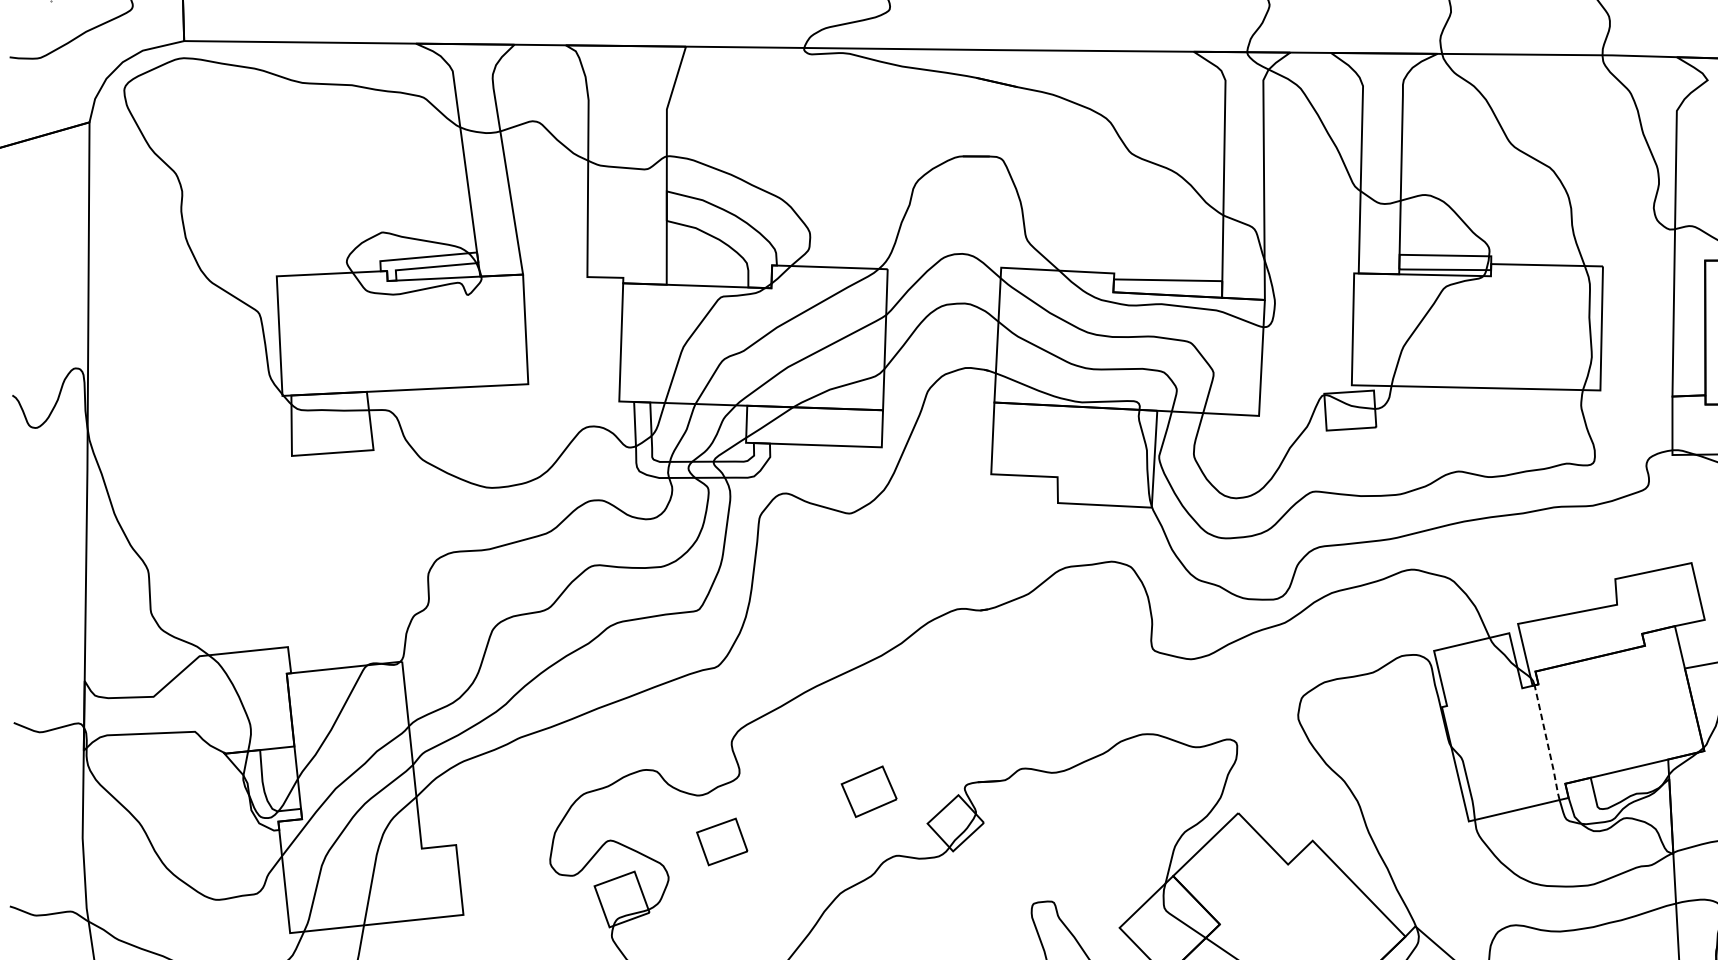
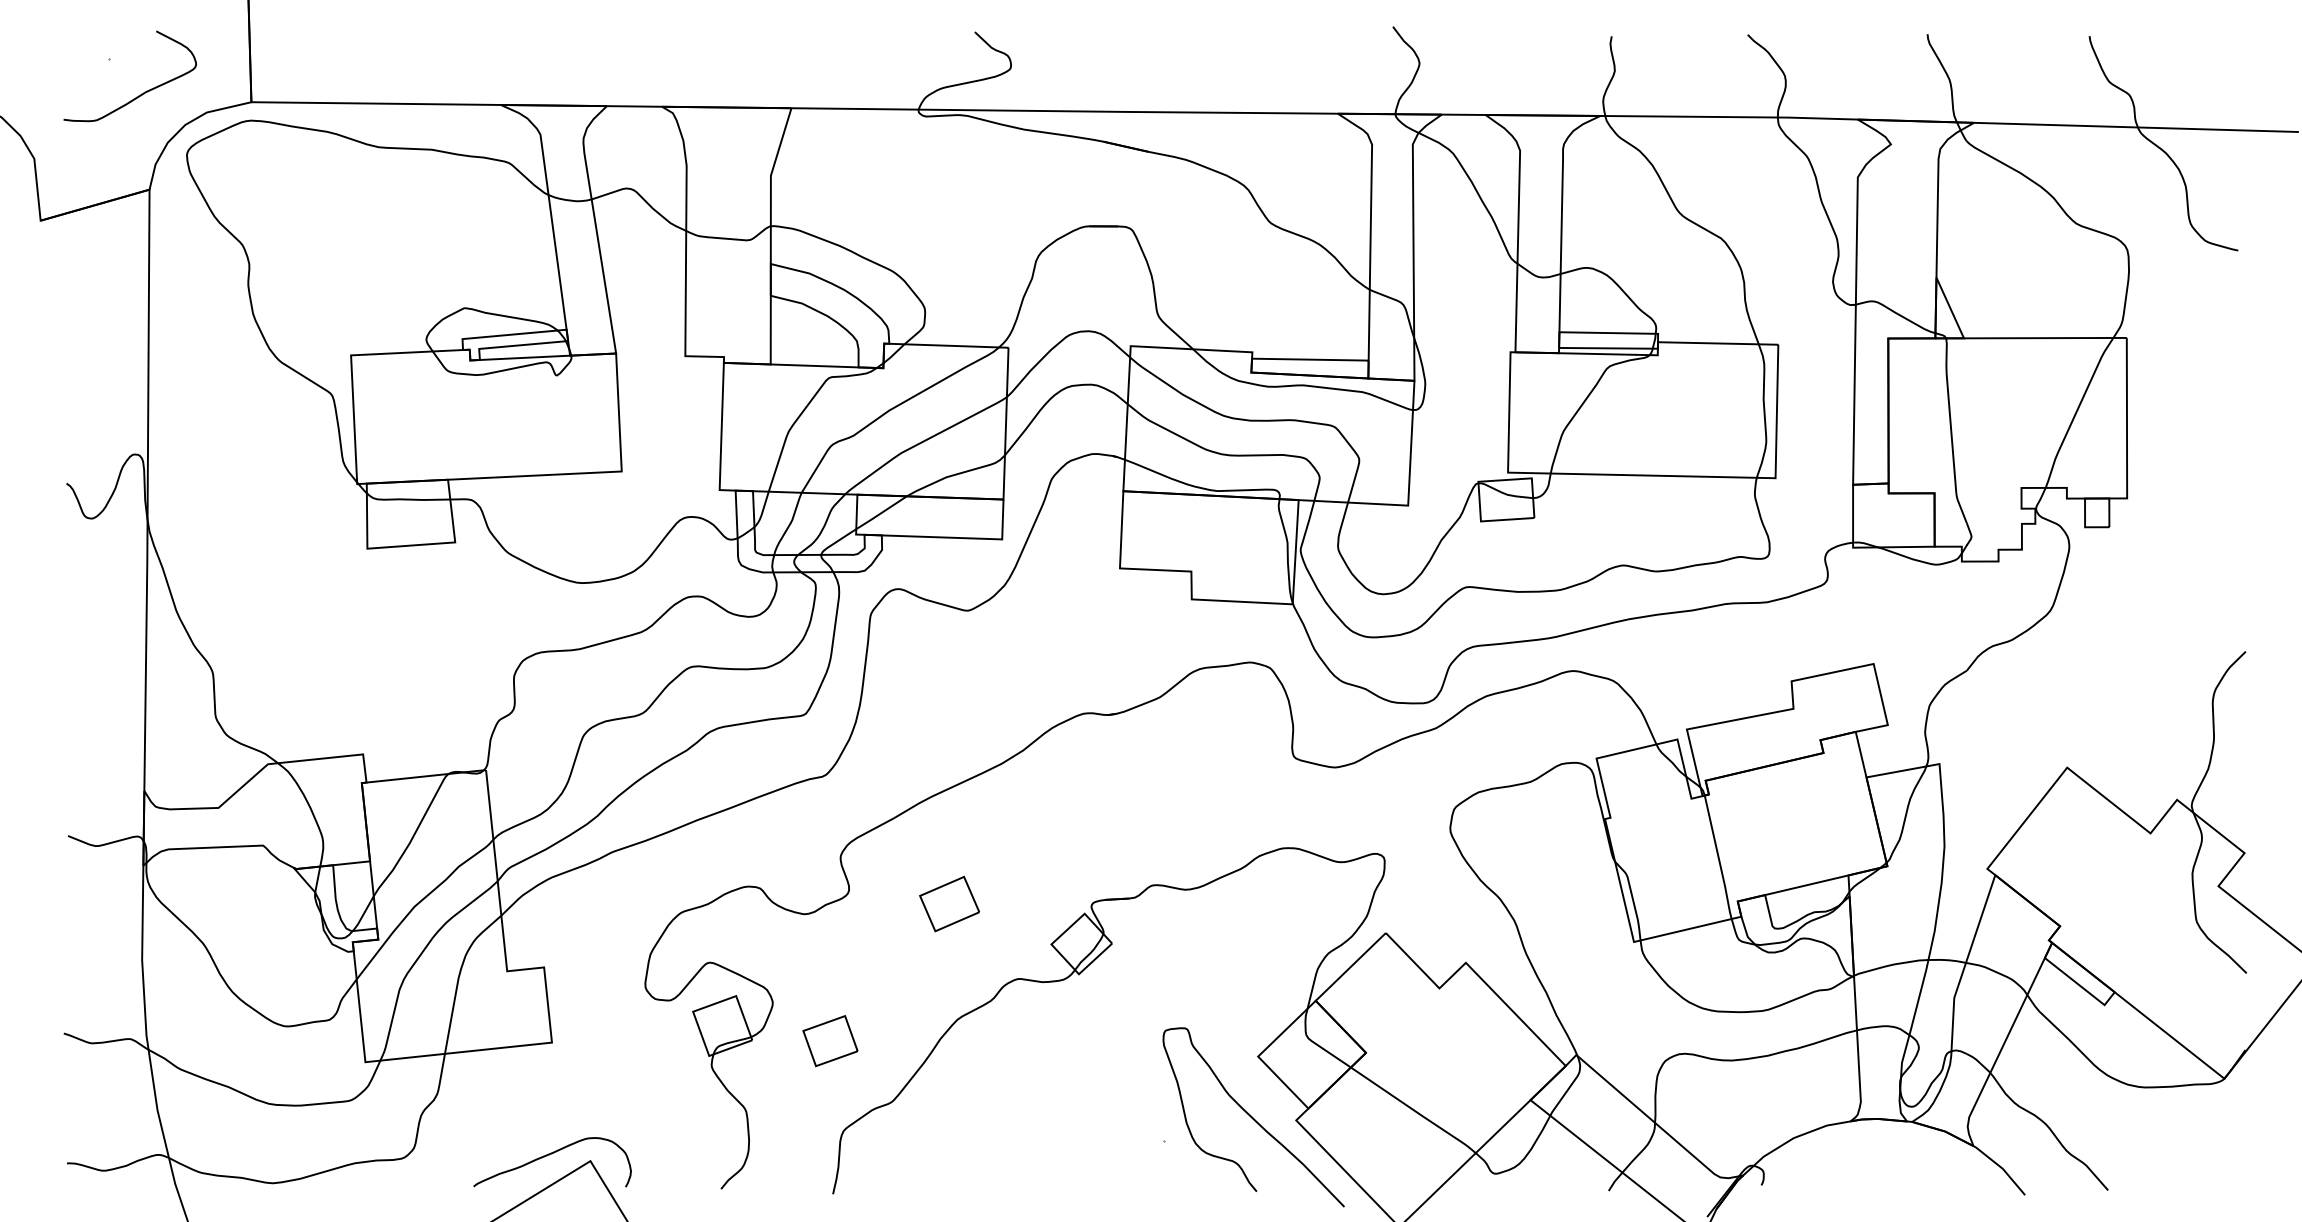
line: (1547, 743) -> (1718, 858), dashed -> solid
part: (869, 791) -> (949, 903), moved
part: (722, 842) -> (830, 1041), moved

